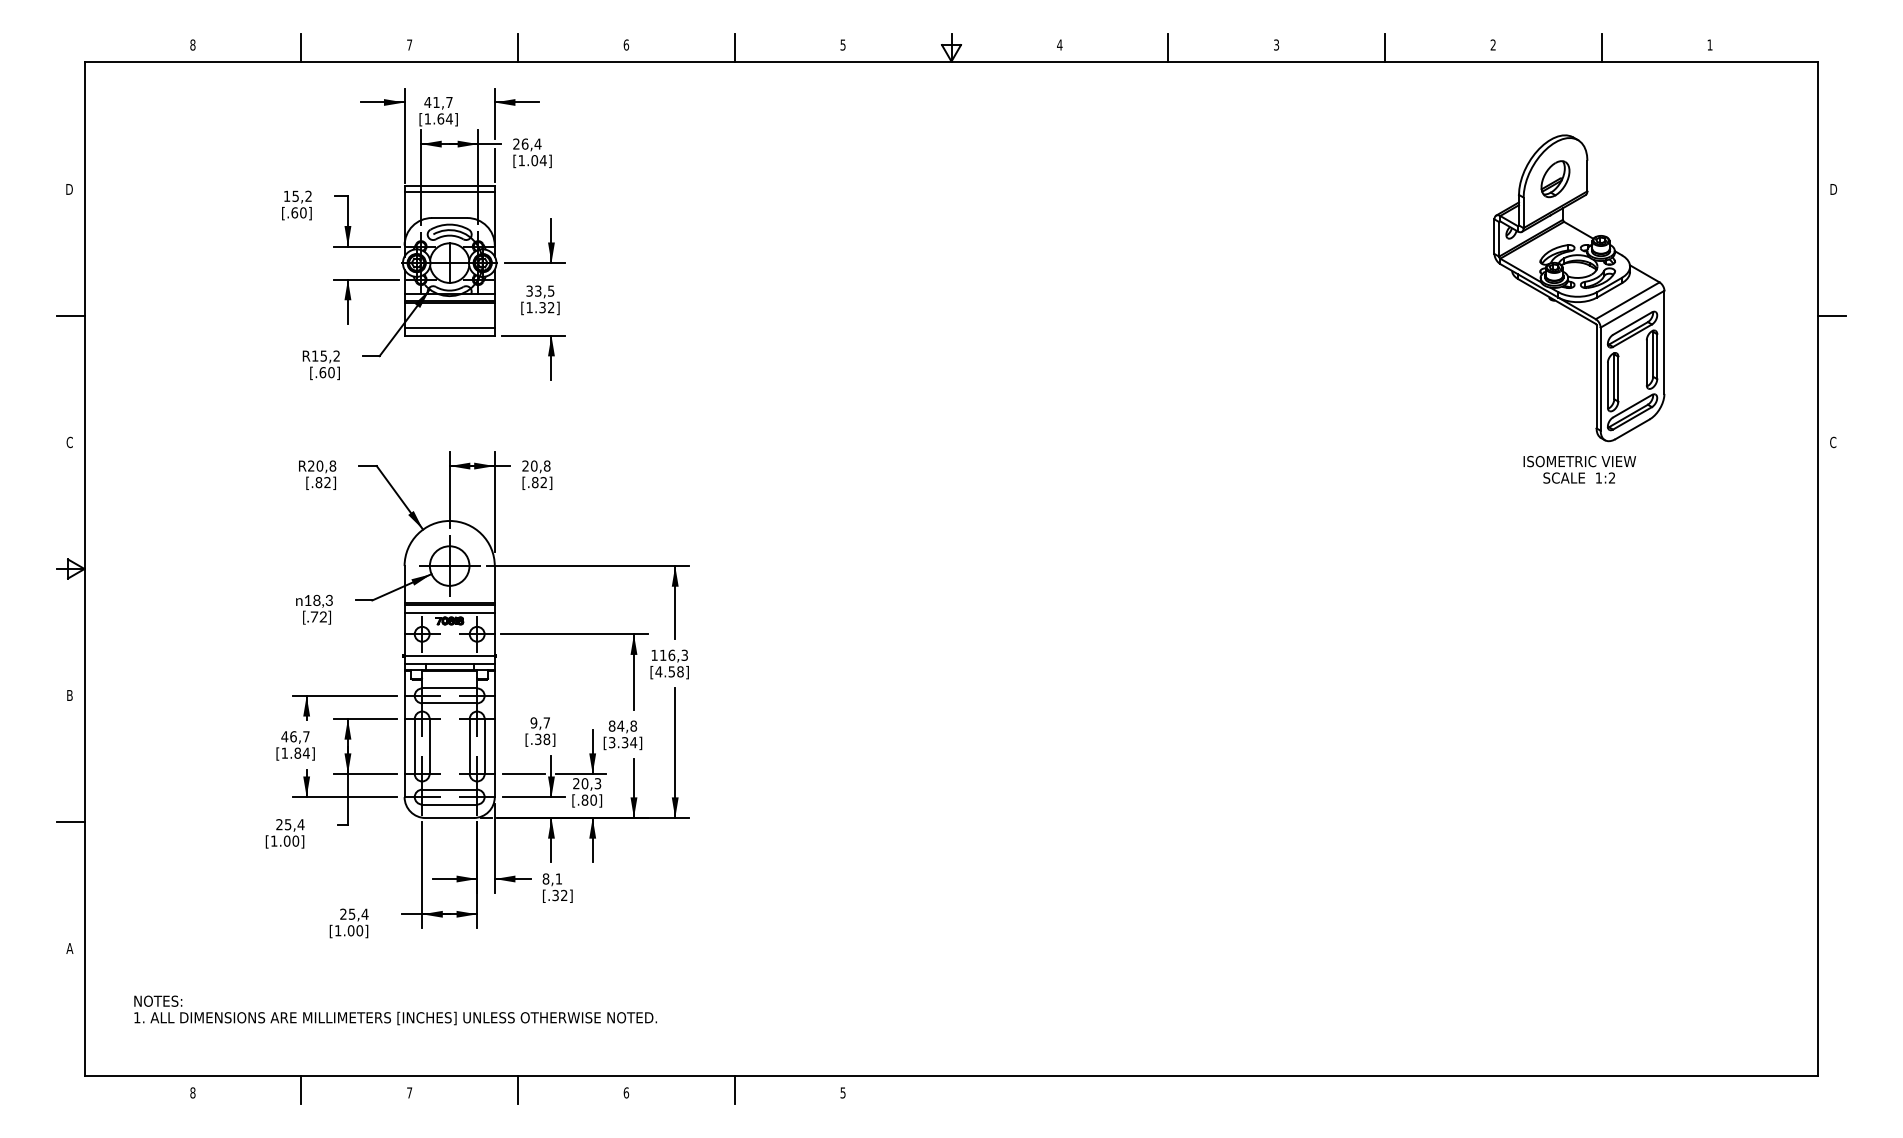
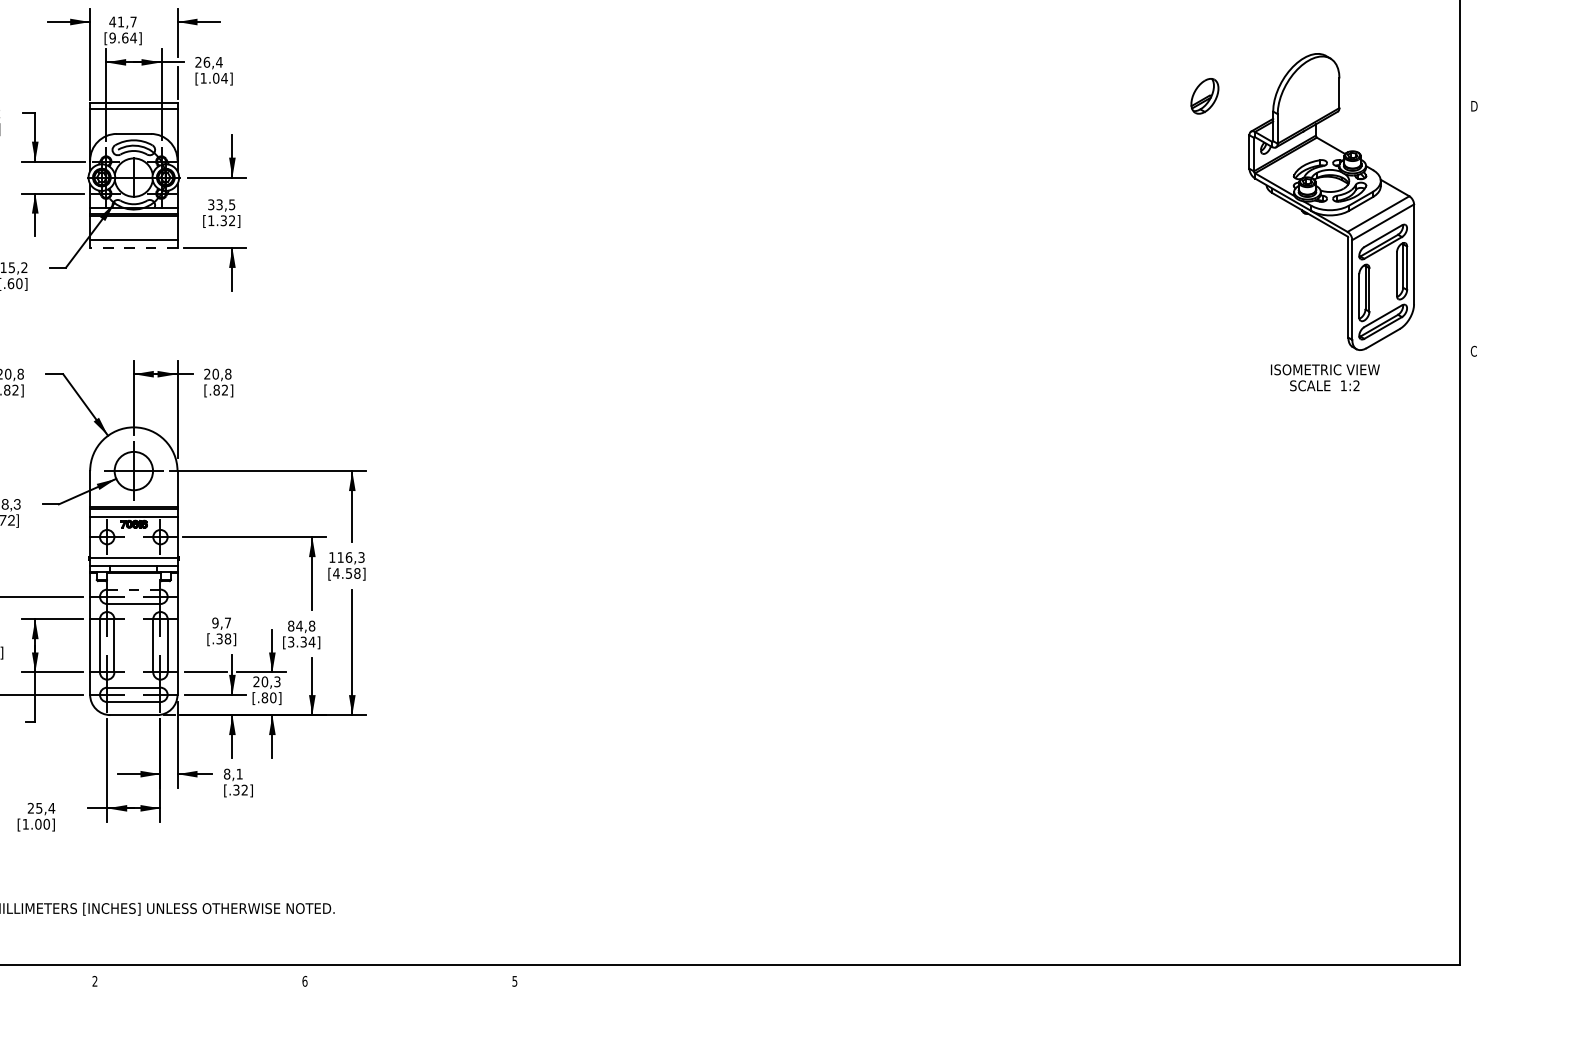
text: (427, 118) -> (112, 37), [1.64] -> [9.64]
part: (1579, 288) -> (1331, 202), moved
line: (1831, 315) -> (1472, 228), removed
line: (449, 335) -> (133, 247), solid -> dashed
text: (1579, 469) -> (1325, 377), moved
line: (449, 688) -> (133, 589), solid -> dashed
line: (518, 1089) -> (200, 978), removed
line: (734, 1089) -> (409, 978), removed
text: (409, 1092) -> (94, 980), 7 -> 2

